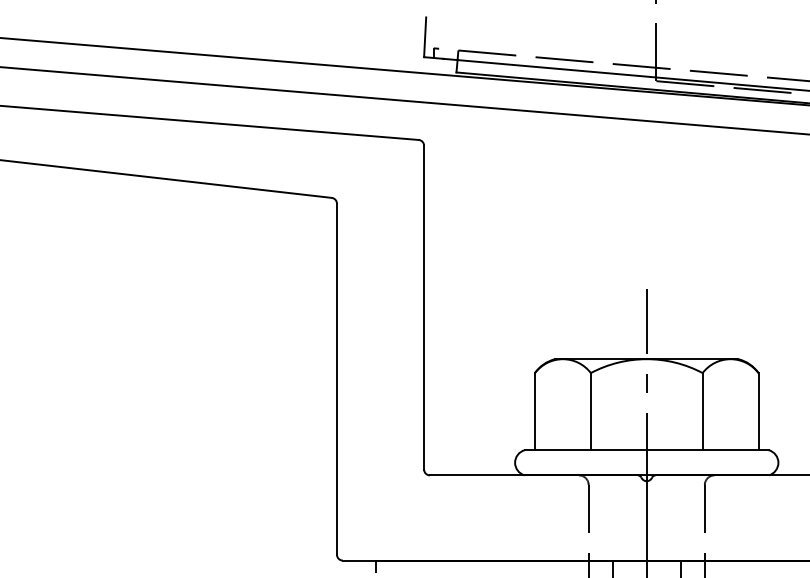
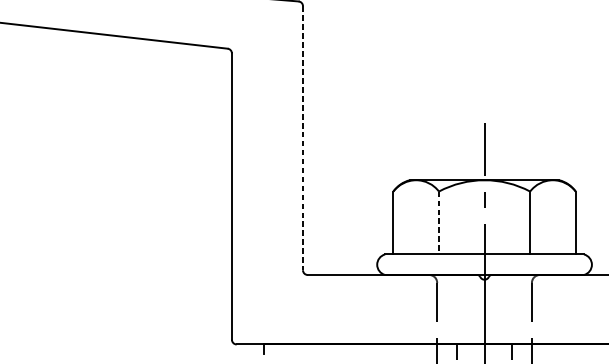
line: (424, 307) -> (303, 138), solid -> dashed
line: (590, 411) -> (438, 222), solid -> dashed

